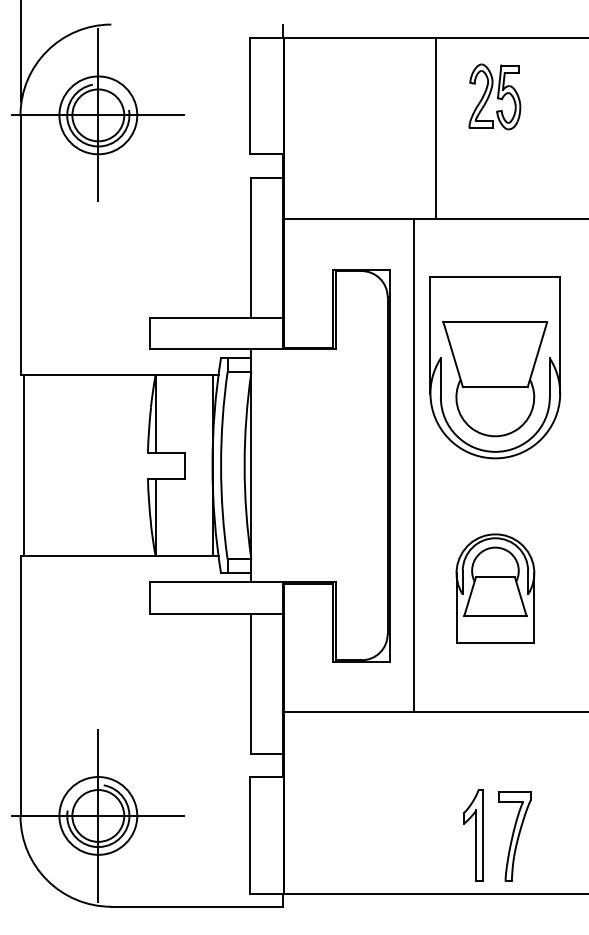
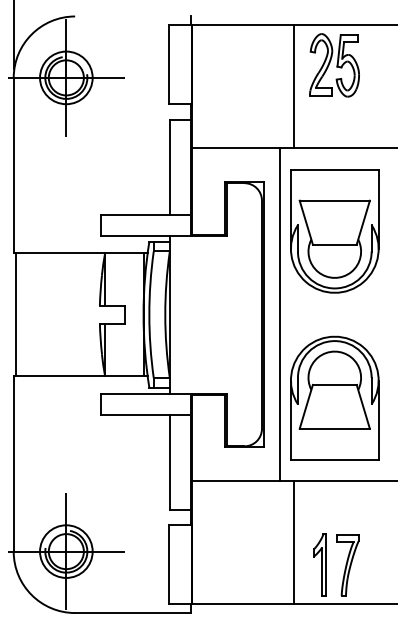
part: (494, 97) -> (334, 65), size x1.43
part: (494, 367) -> (334, 231), moved
part: (494, 588) -> (334, 397), size x1.67
line: (435, 802) -> (294, 542), added

